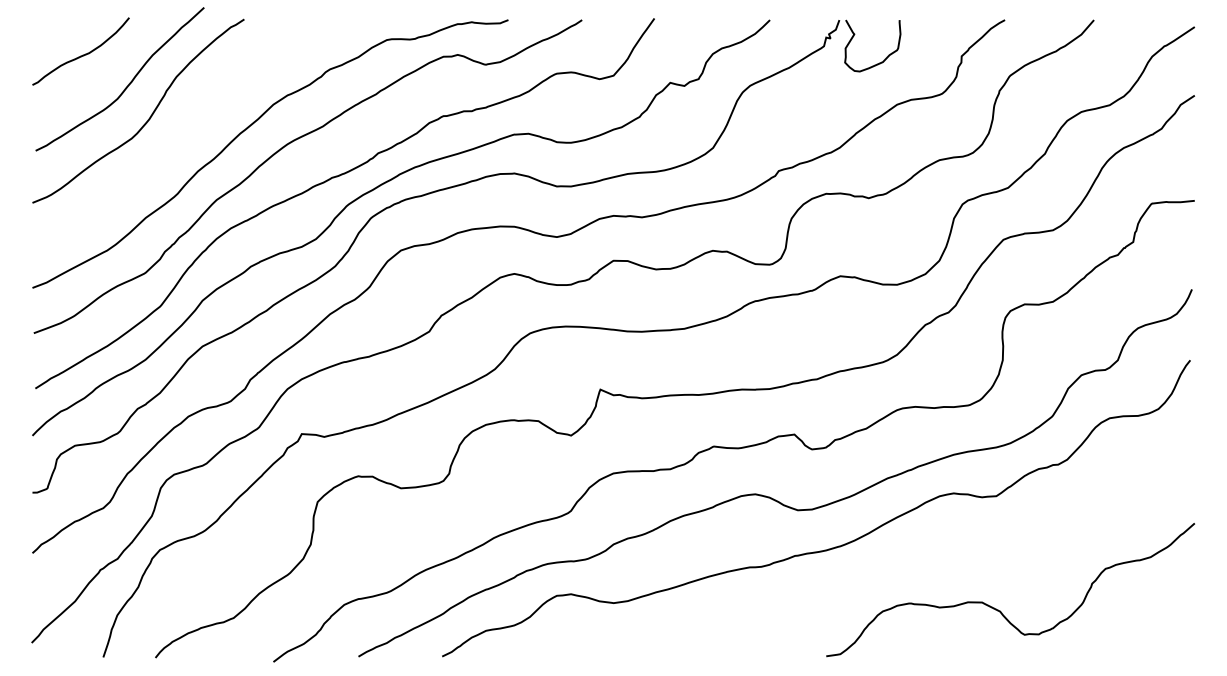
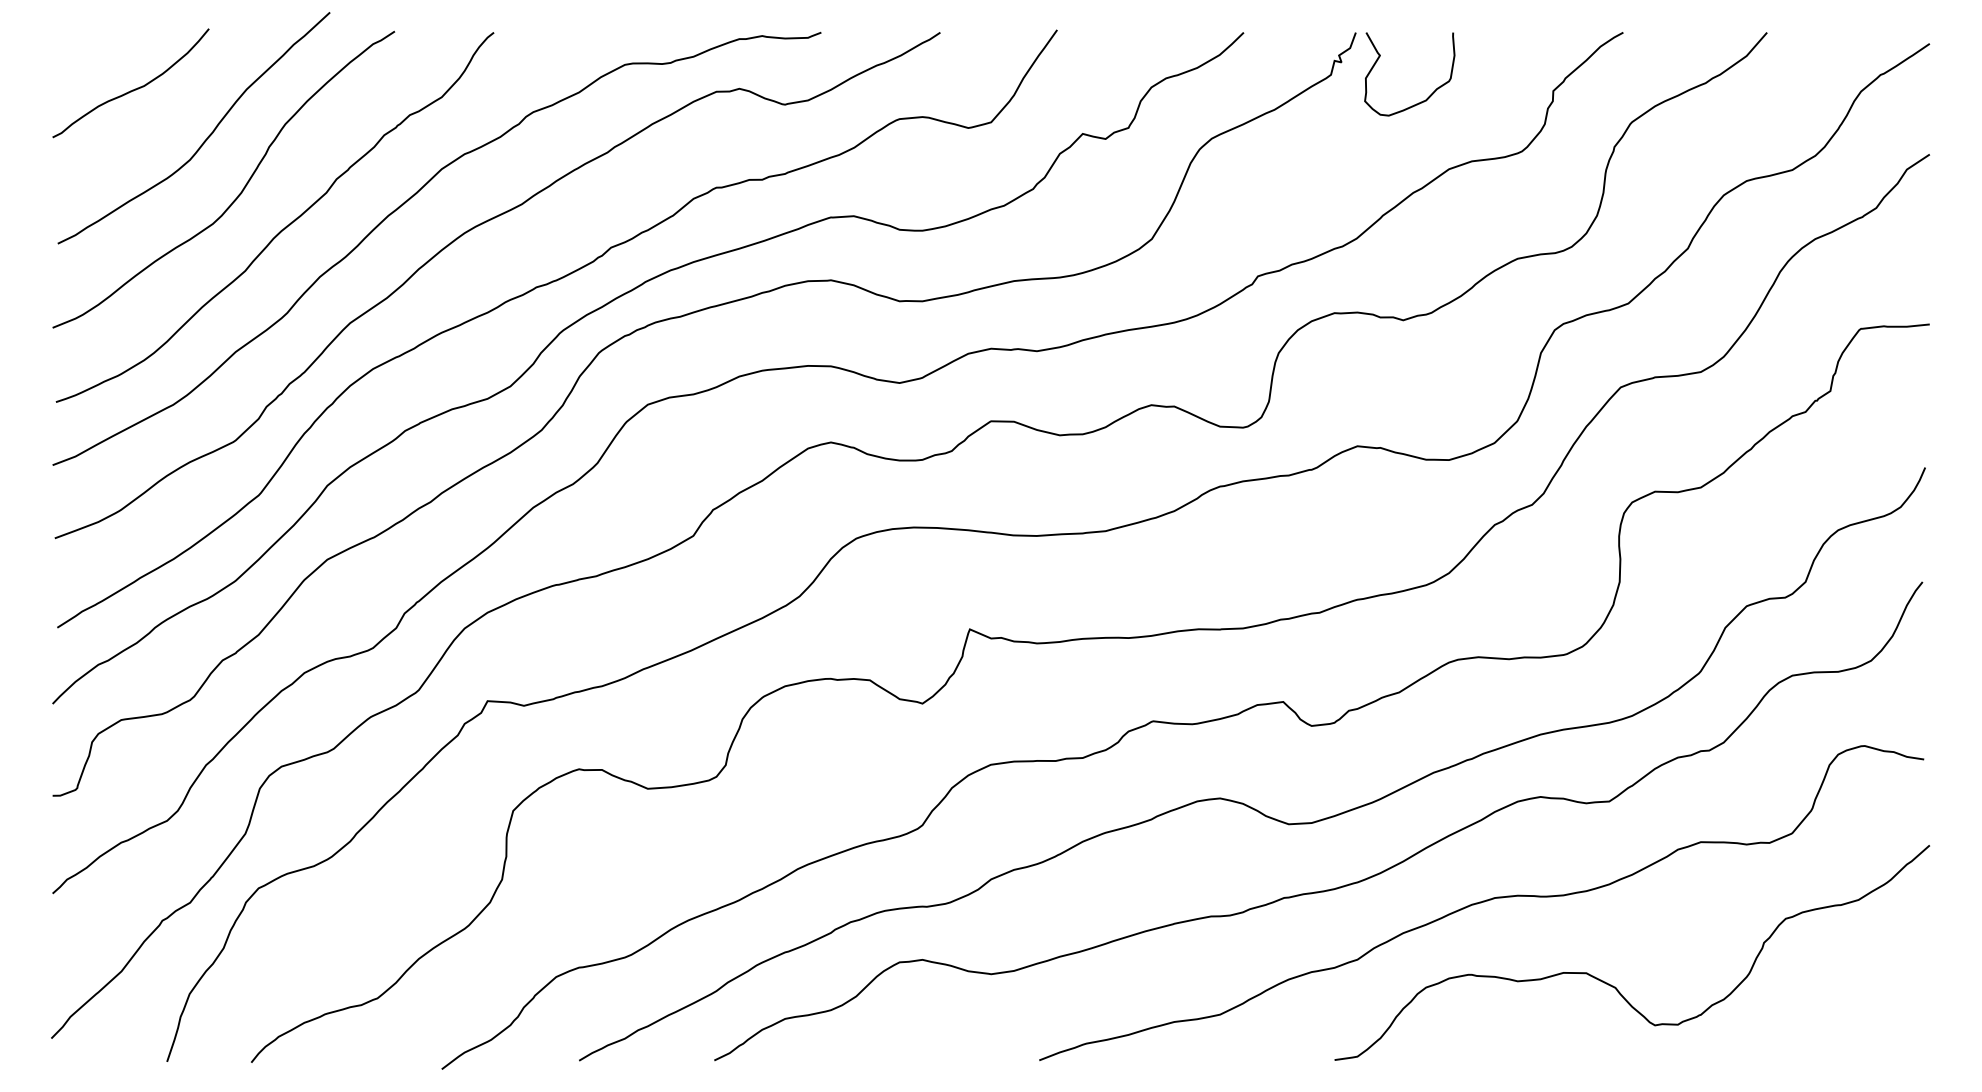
curve: (176, 139) -> (285, 225), added
curve: (917, 559) -> (1481, 903), added

